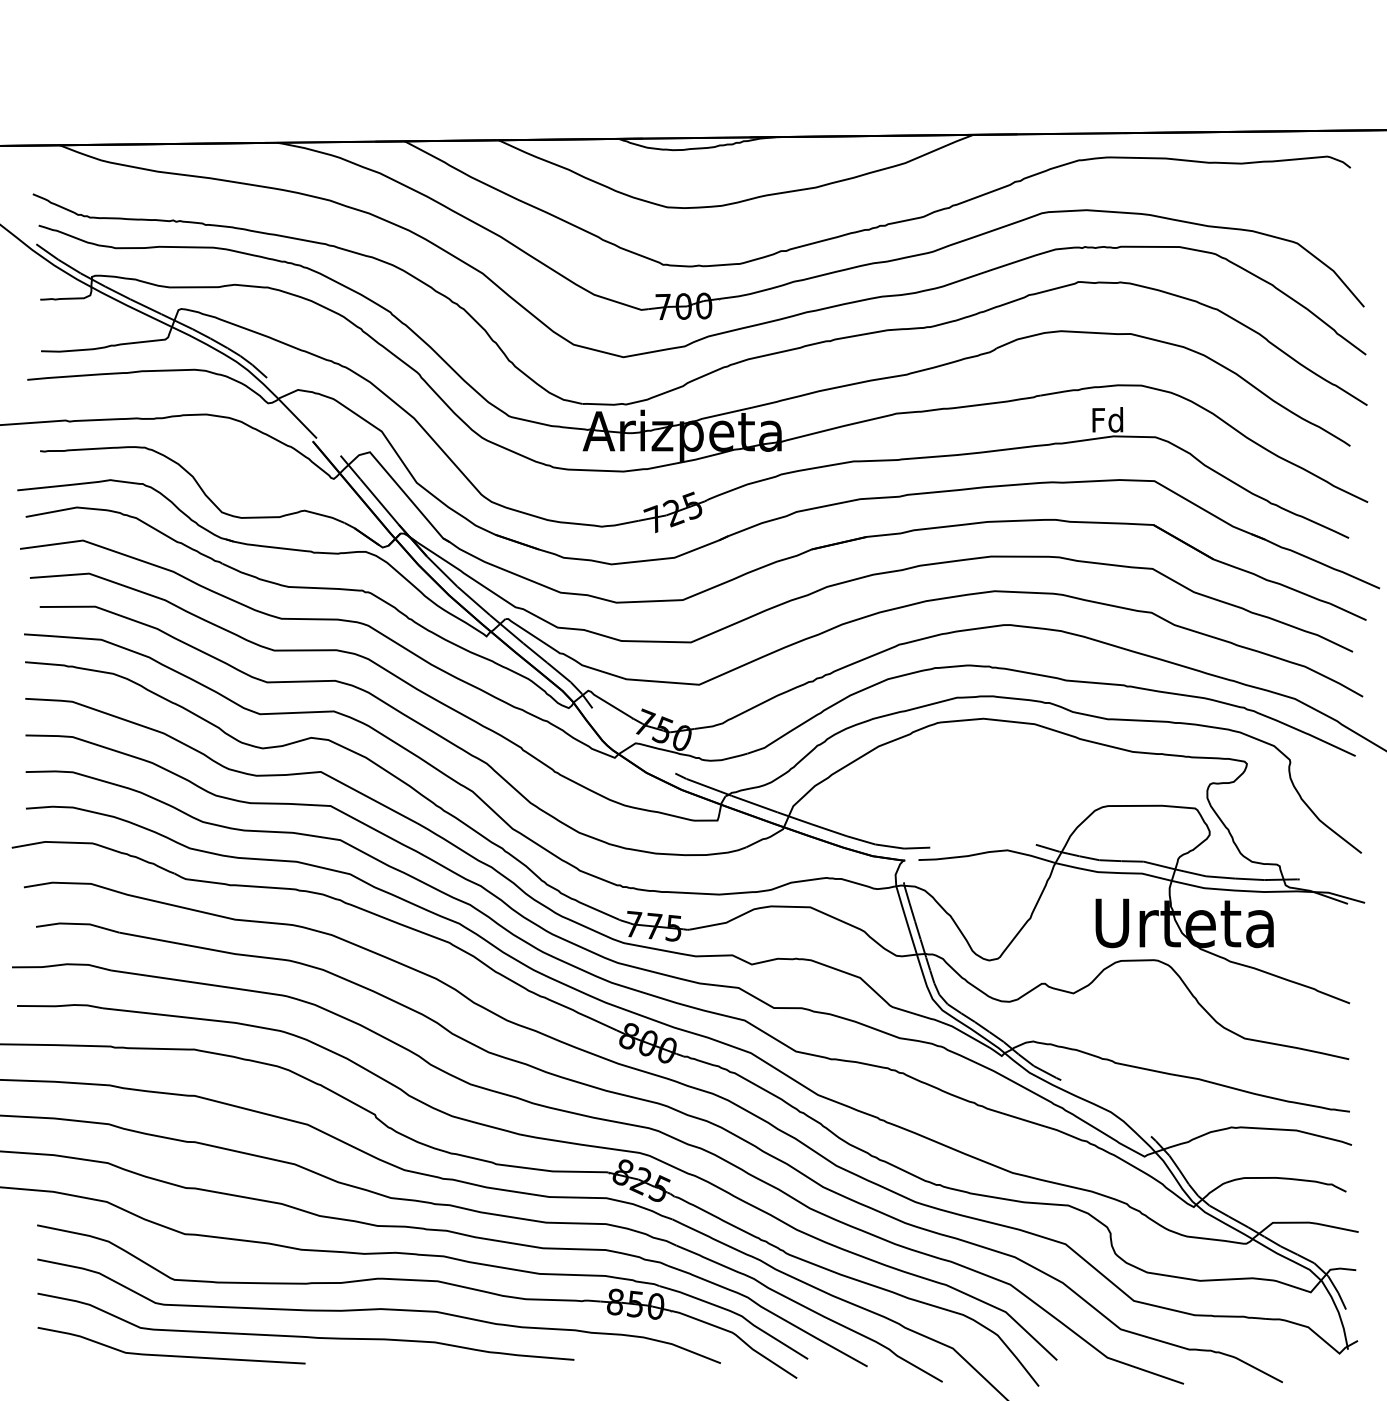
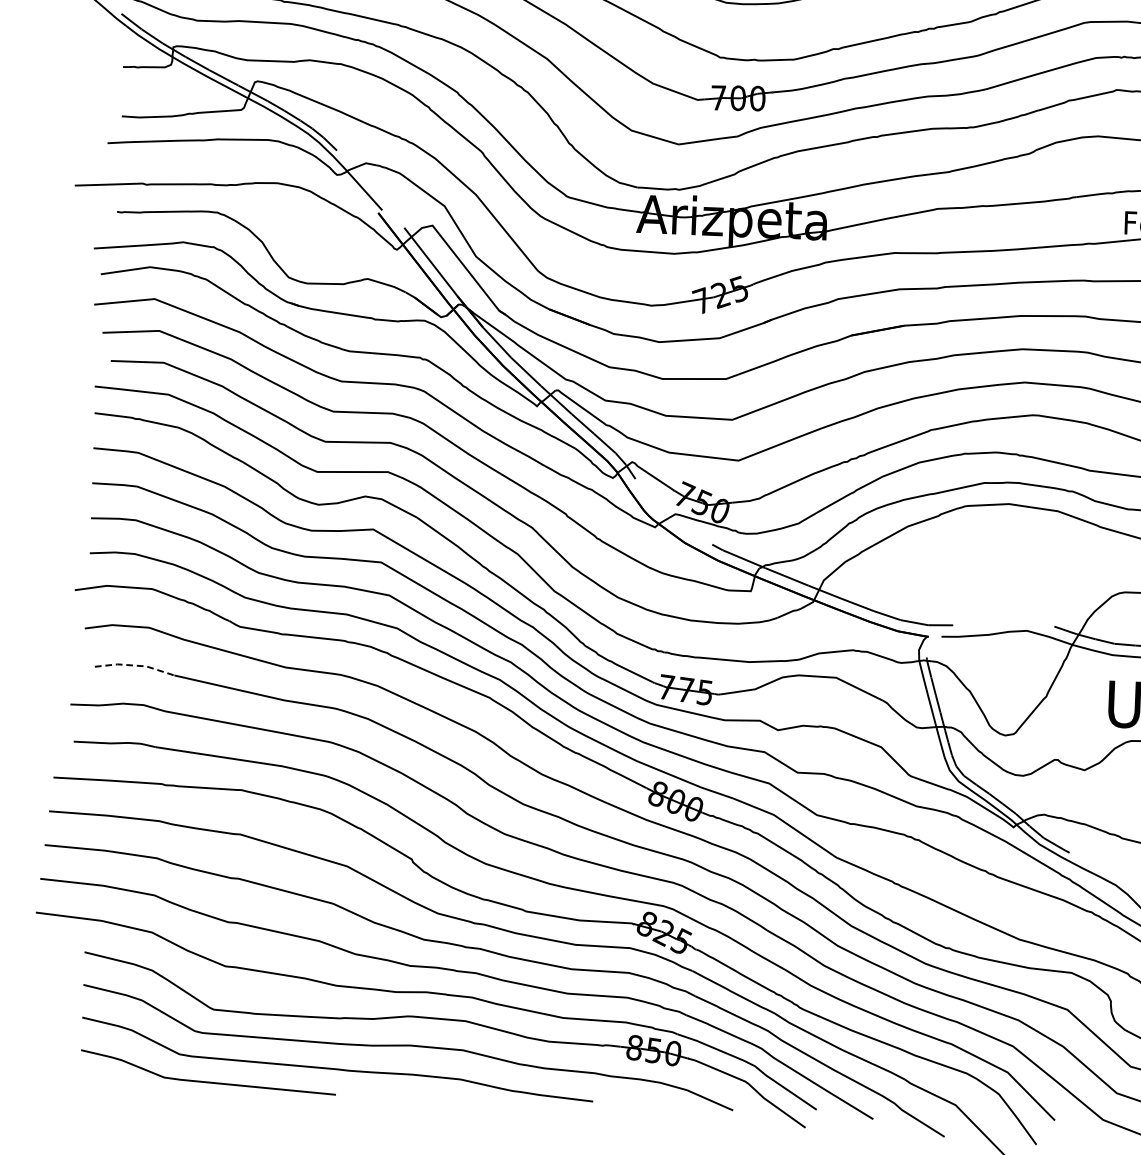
line: (78, 924) -> (135, 666), solid -> dashed

